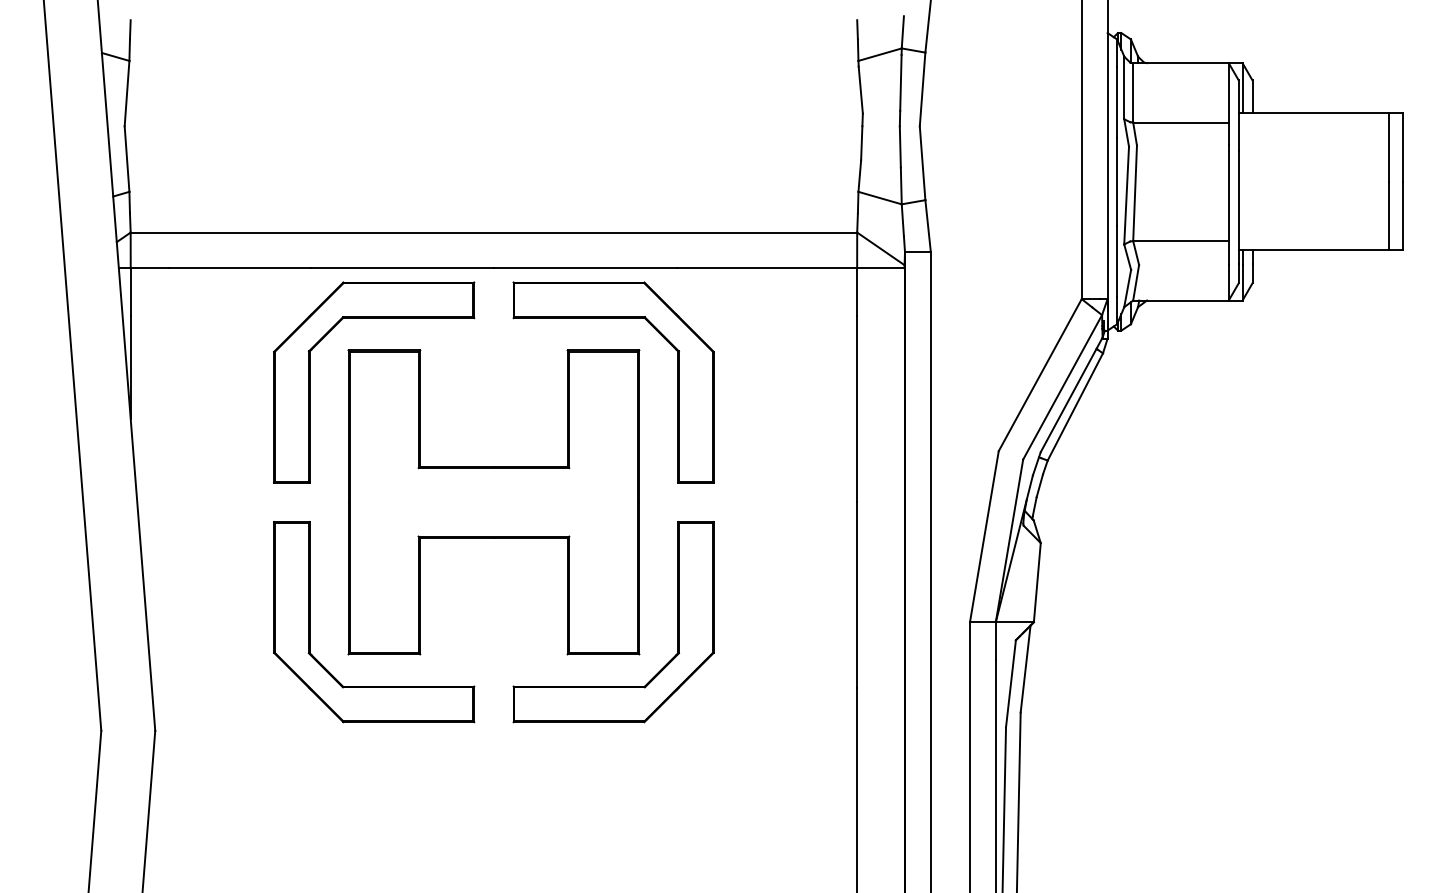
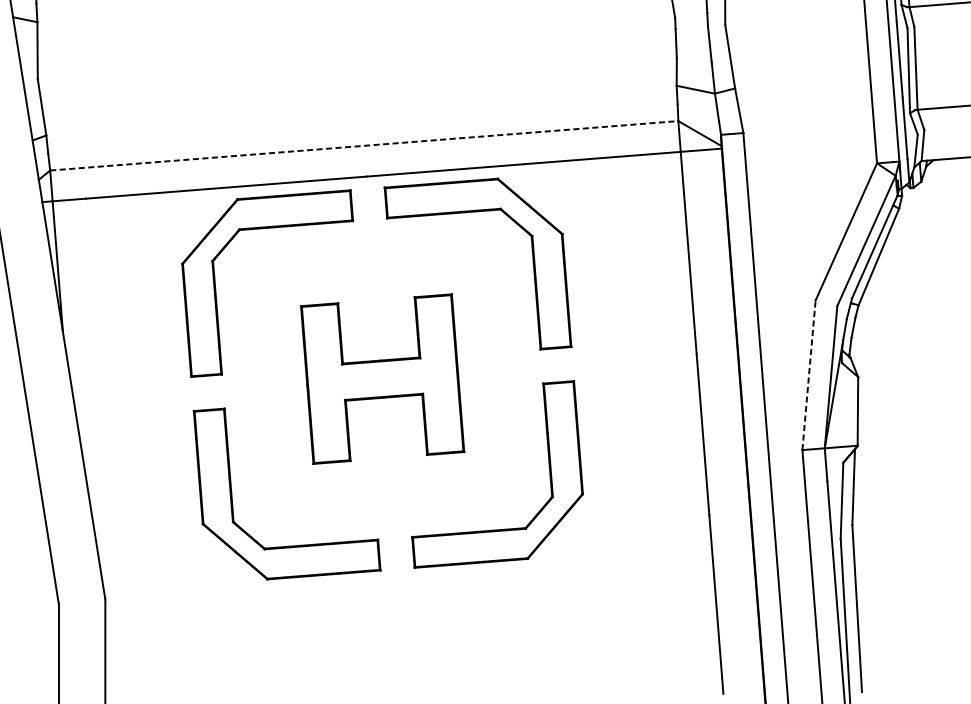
line: (494, 232) -> (364, 145), solid -> dashed
part: (493, 502) -> (382, 379), size x0.6
line: (984, 536) -> (809, 375), solid -> dashed

